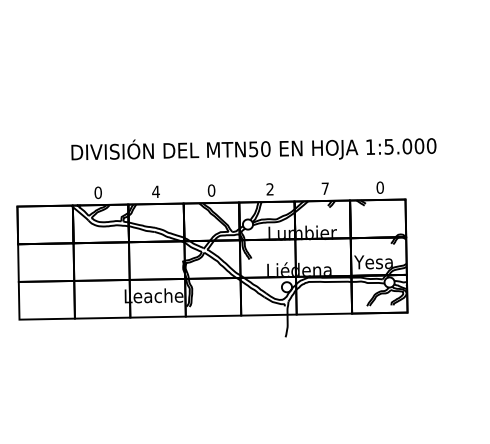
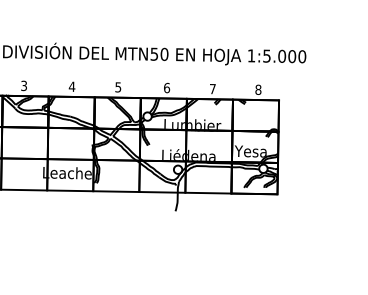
text: (379, 187) -> (257, 89), 0 -> 8
text: (269, 189) -> (166, 88), 2 -> 6
text: (211, 190) -> (118, 87), 0 -> 5
text: (97, 192) -> (23, 85), 0 -> 3

